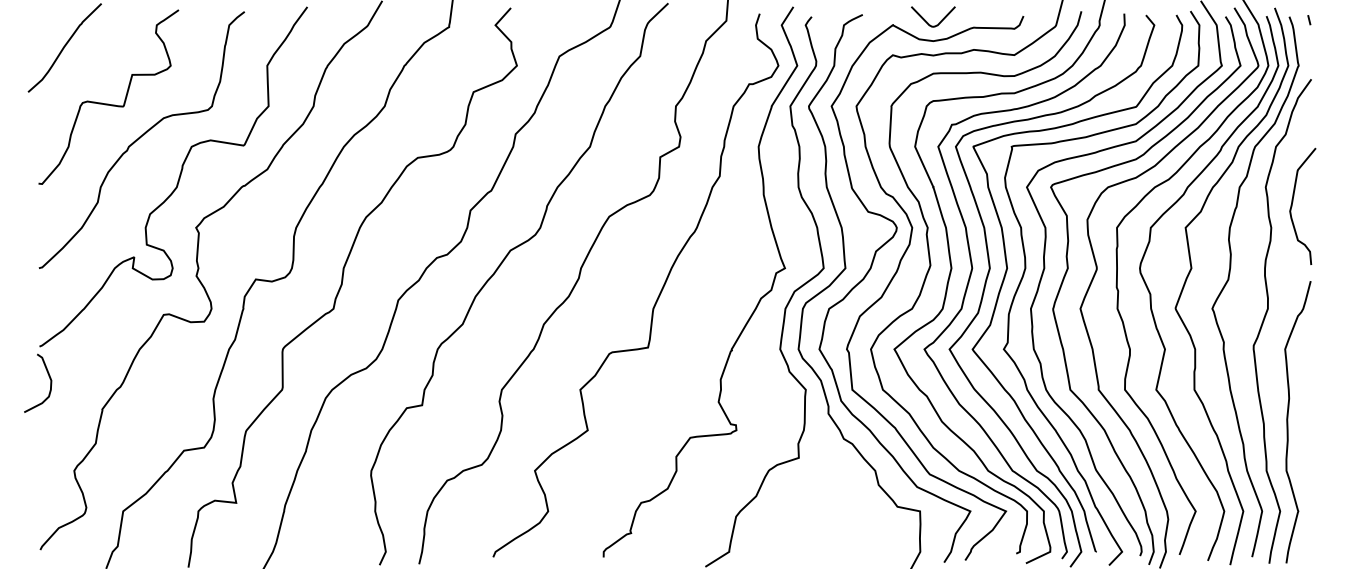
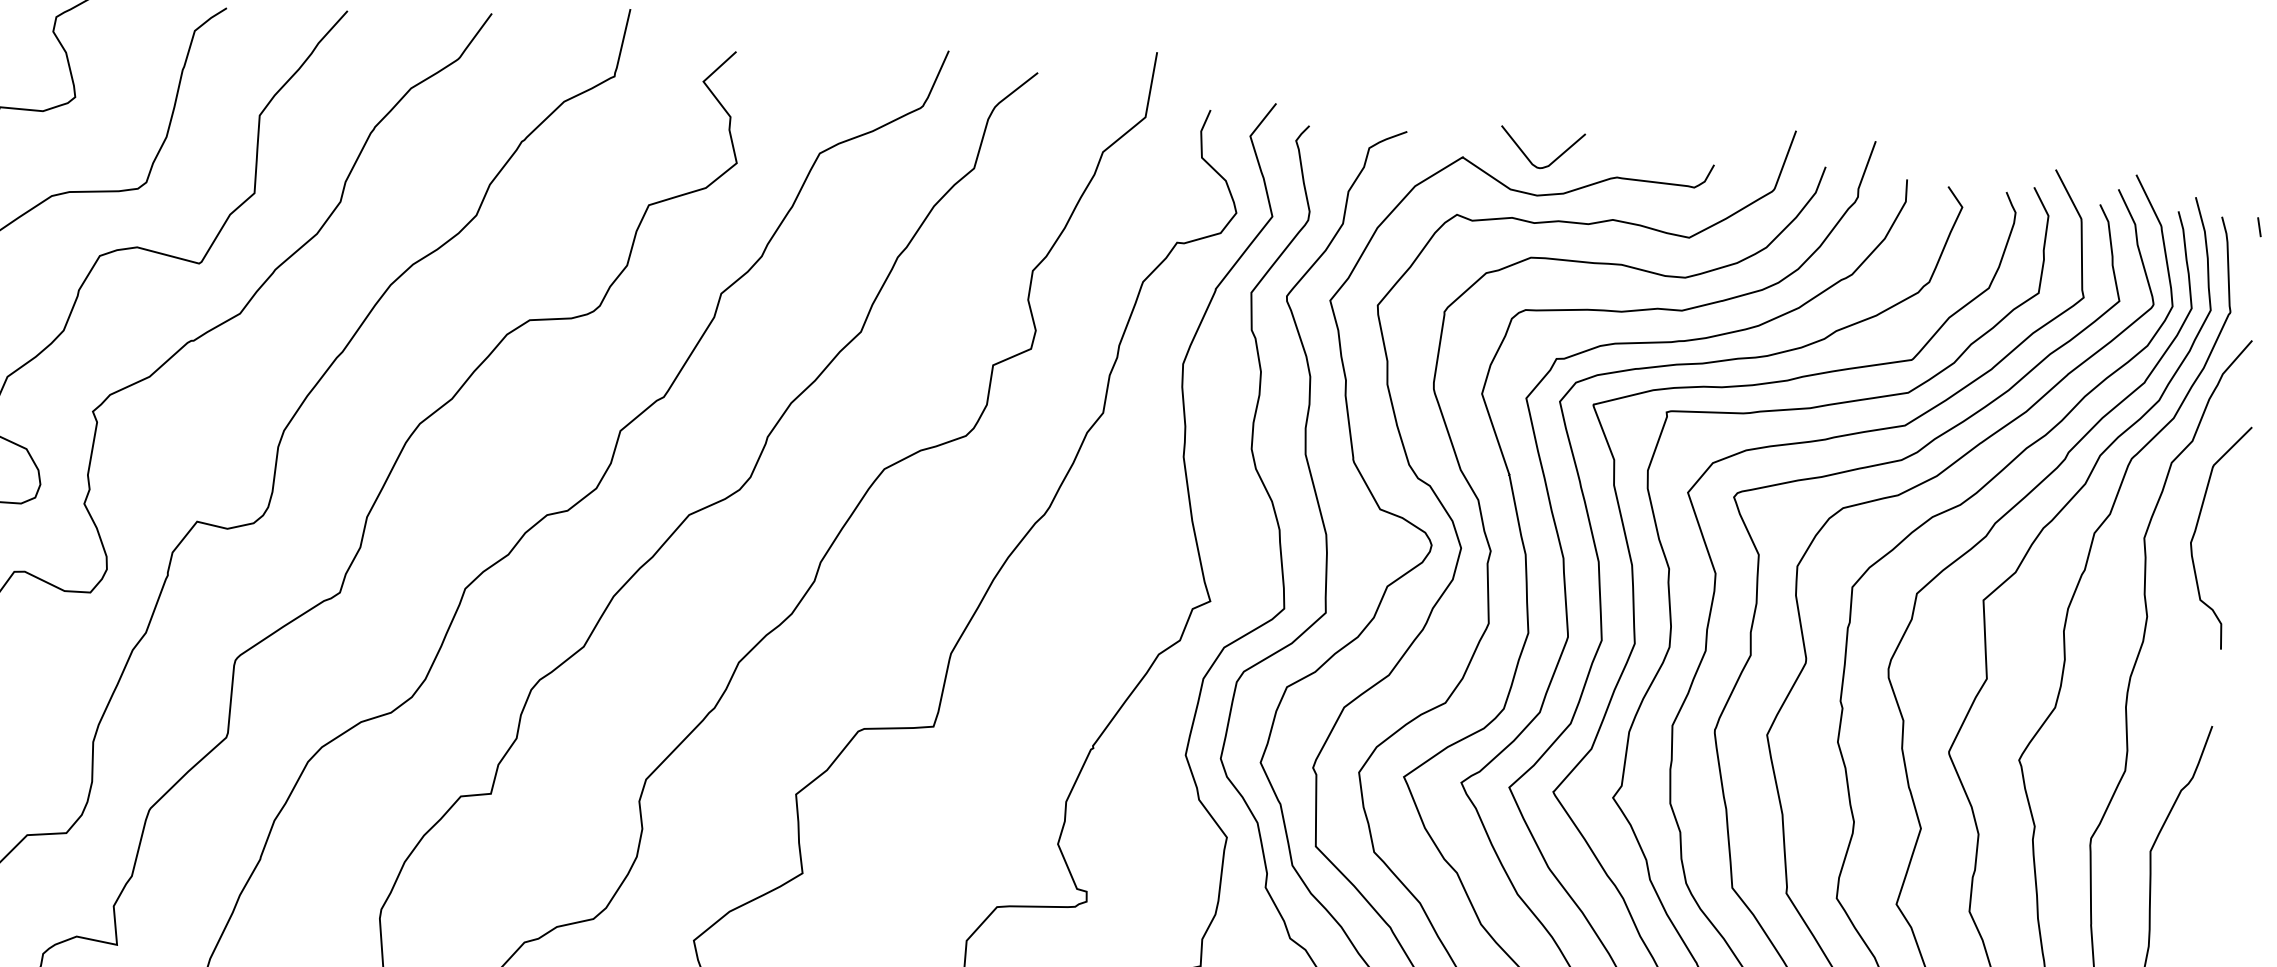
curve: (1293, 202) -> (2199, 526), moved

